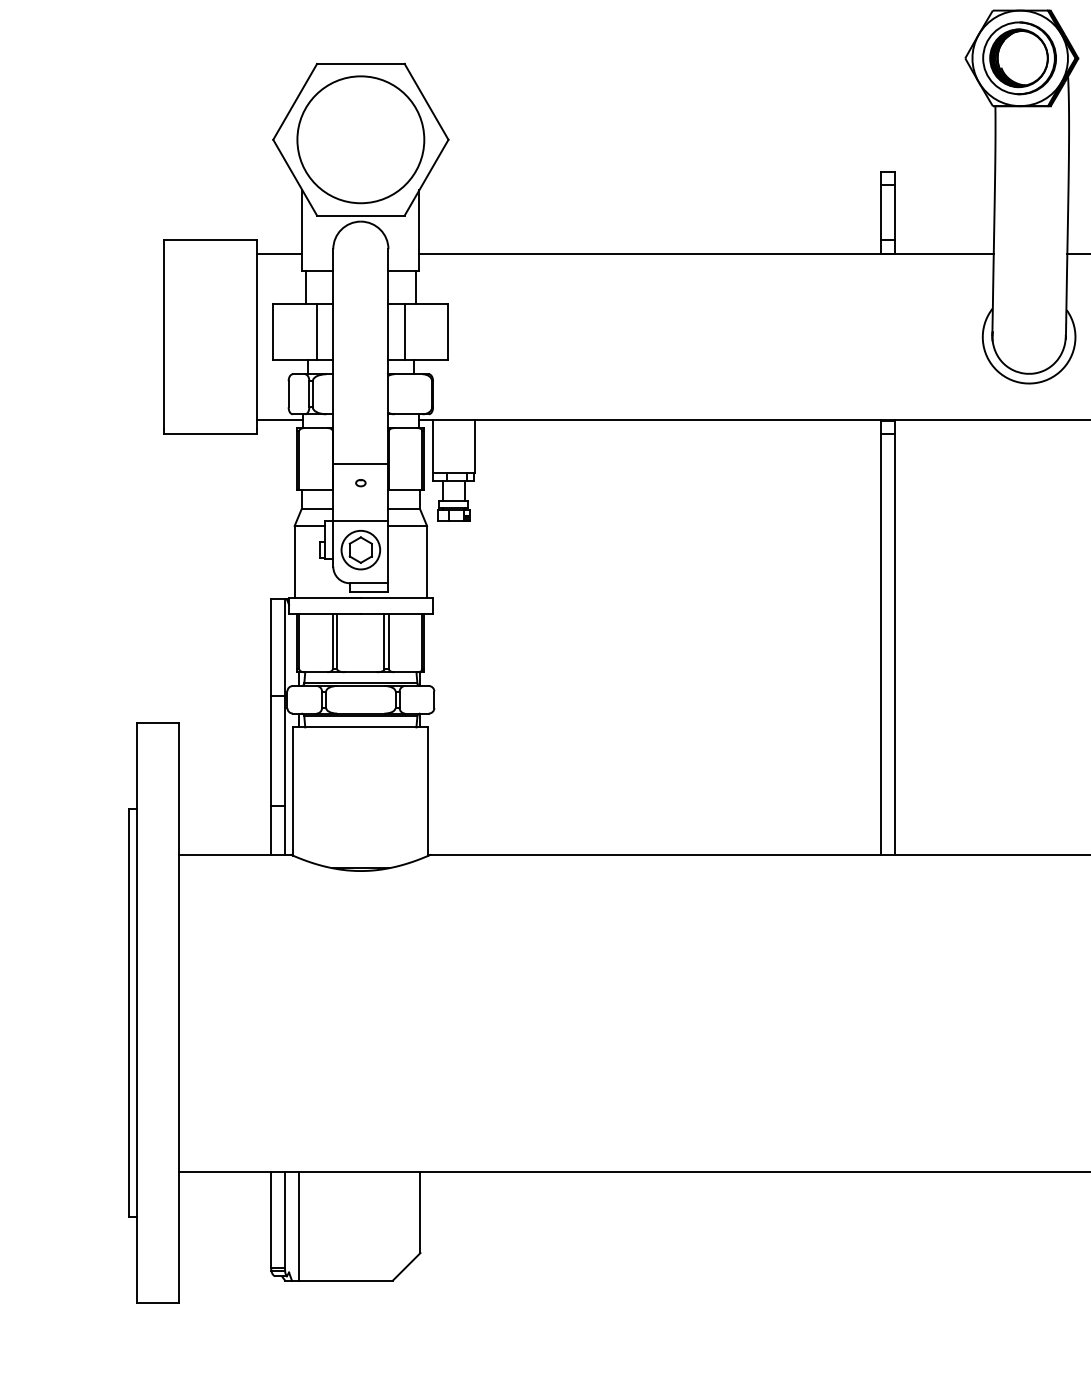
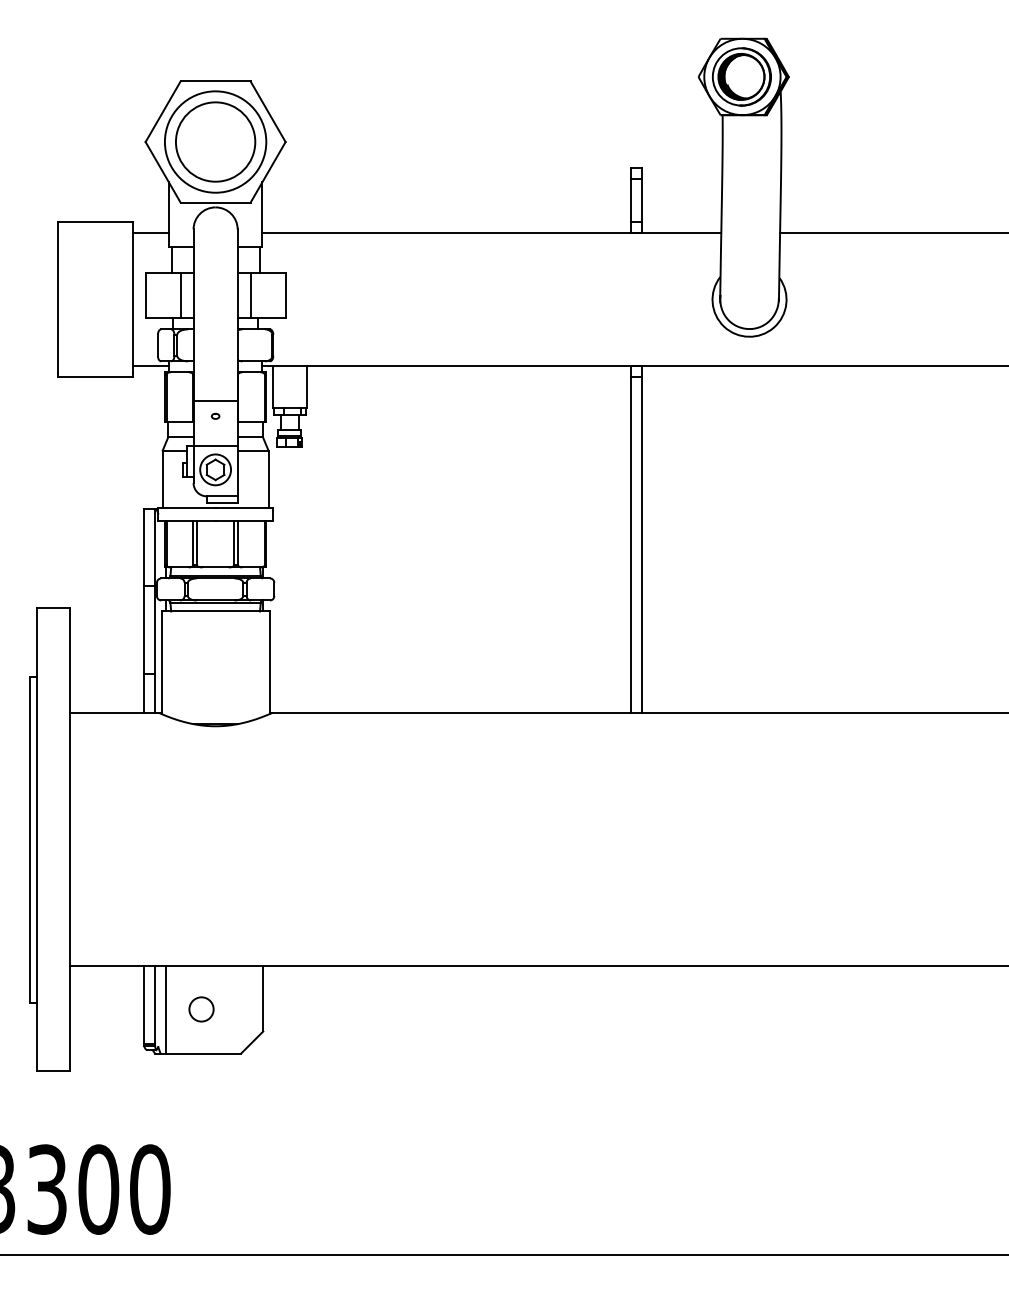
circle: (360, 139) -> (215, 141), added
circle: (343, 1225) -> (201, 1009), added

